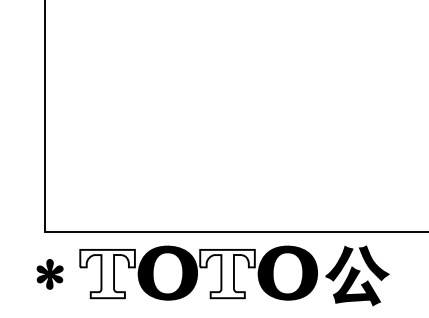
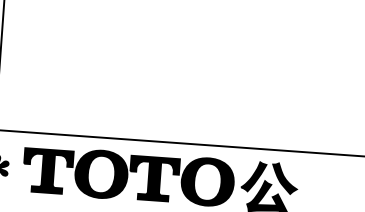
fill: (107, 273) -> (47, 170), added
fill: (227, 273) -> (154, 178), added

